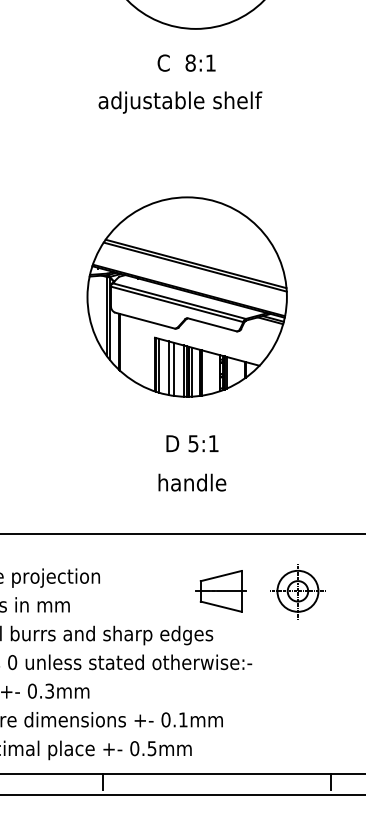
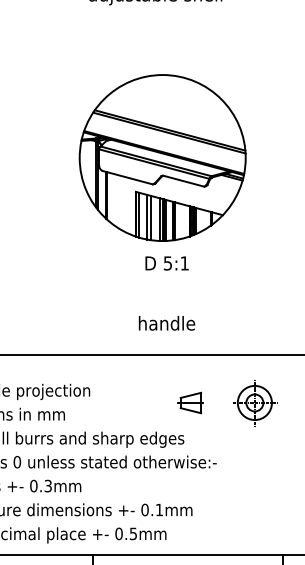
text: (192, 443) -> (167, 263), moved
text: (192, 482) -> (167, 323), moved
part: (220, 591) -> (190, 403), size x0.6

